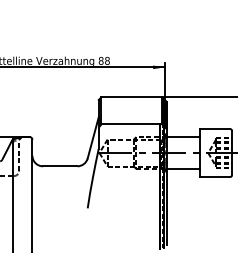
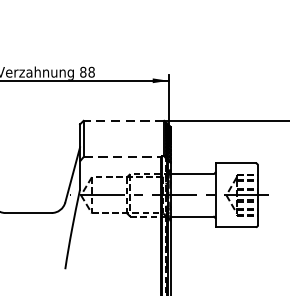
line: (131, 97) -> (123, 121), solid -> dashed
line: (130, 124) -> (122, 157), solid -> dashed

